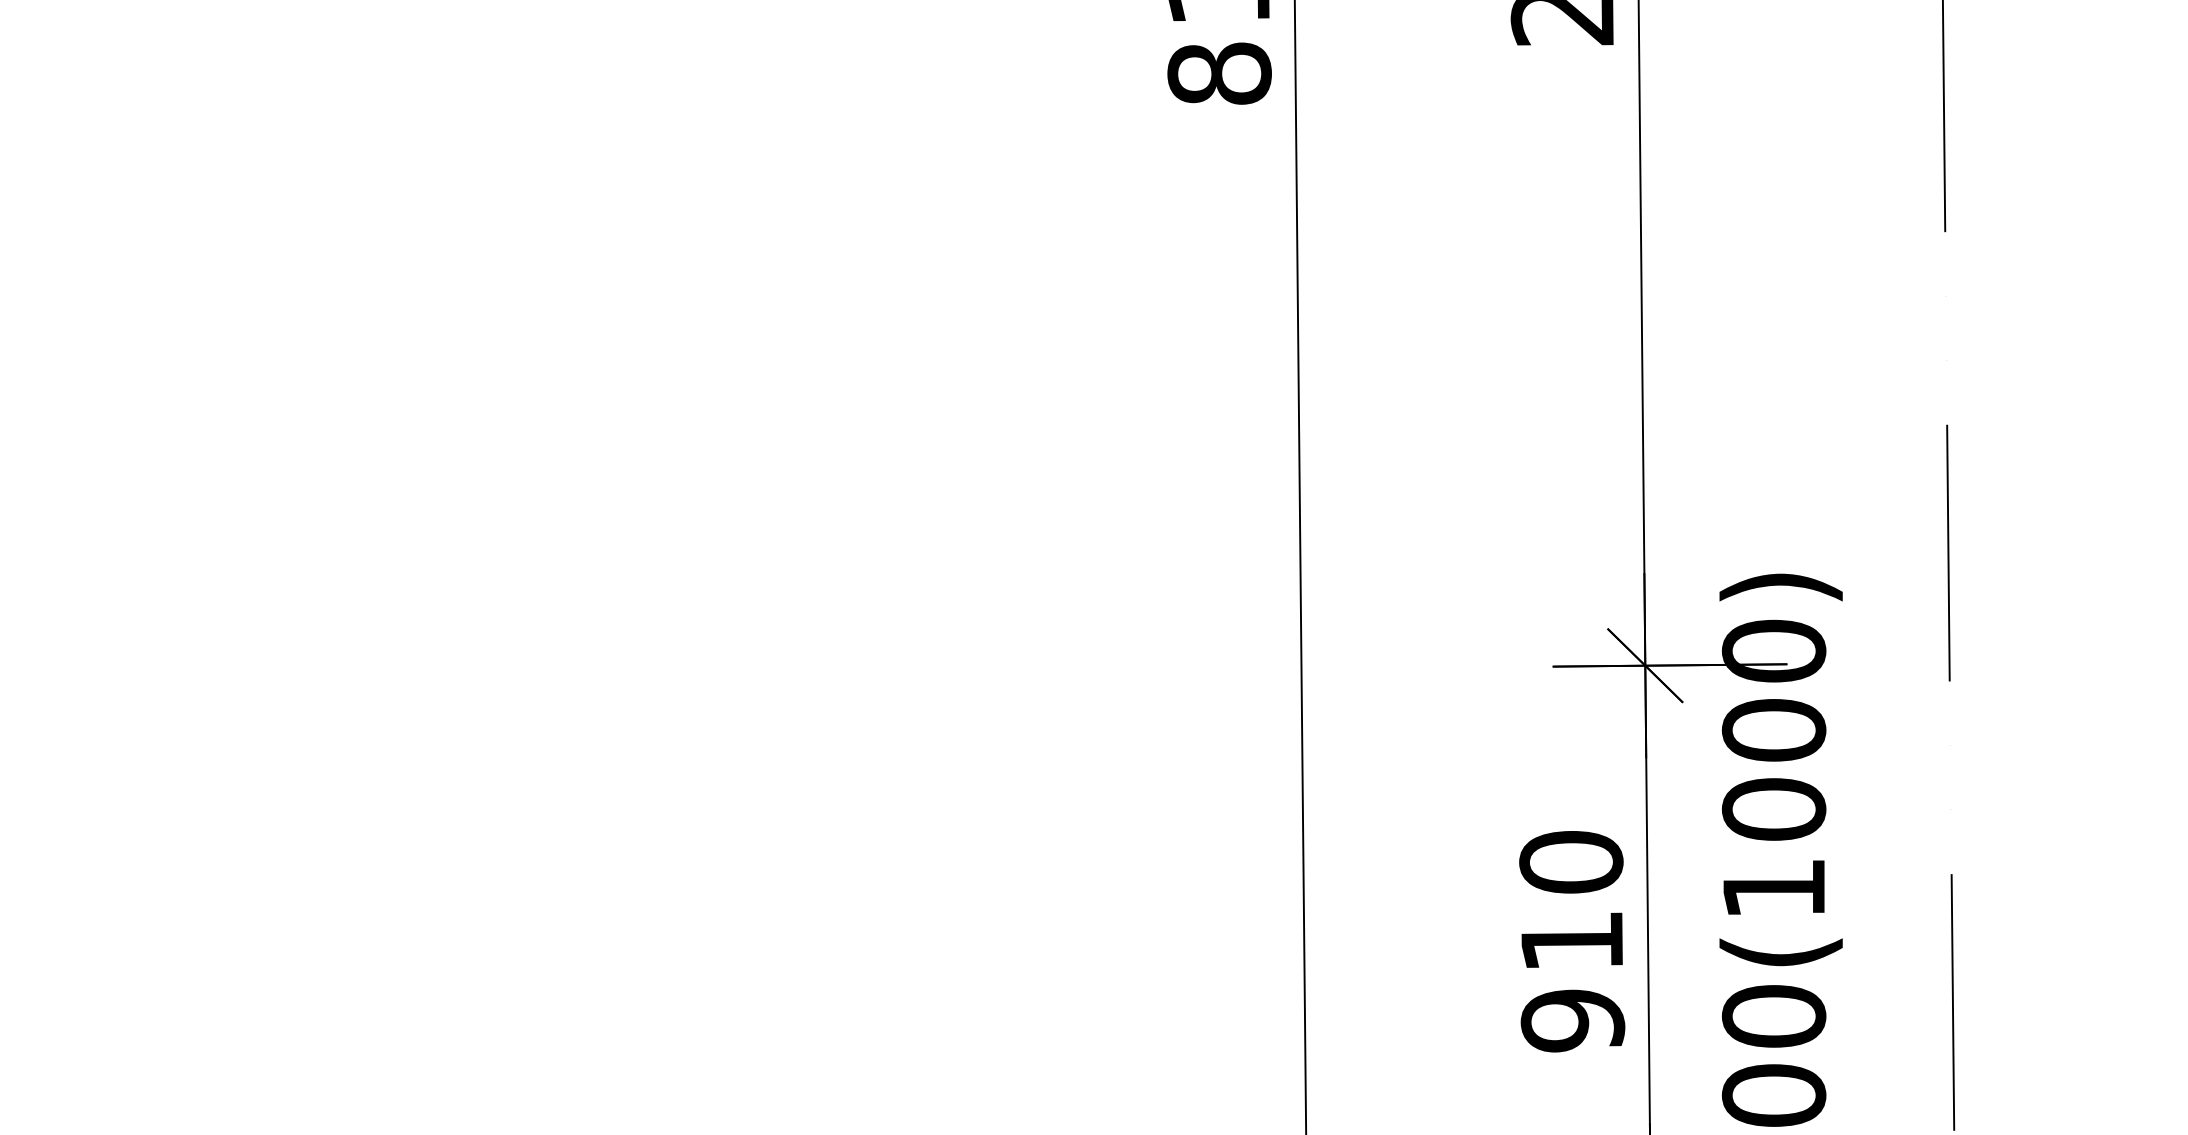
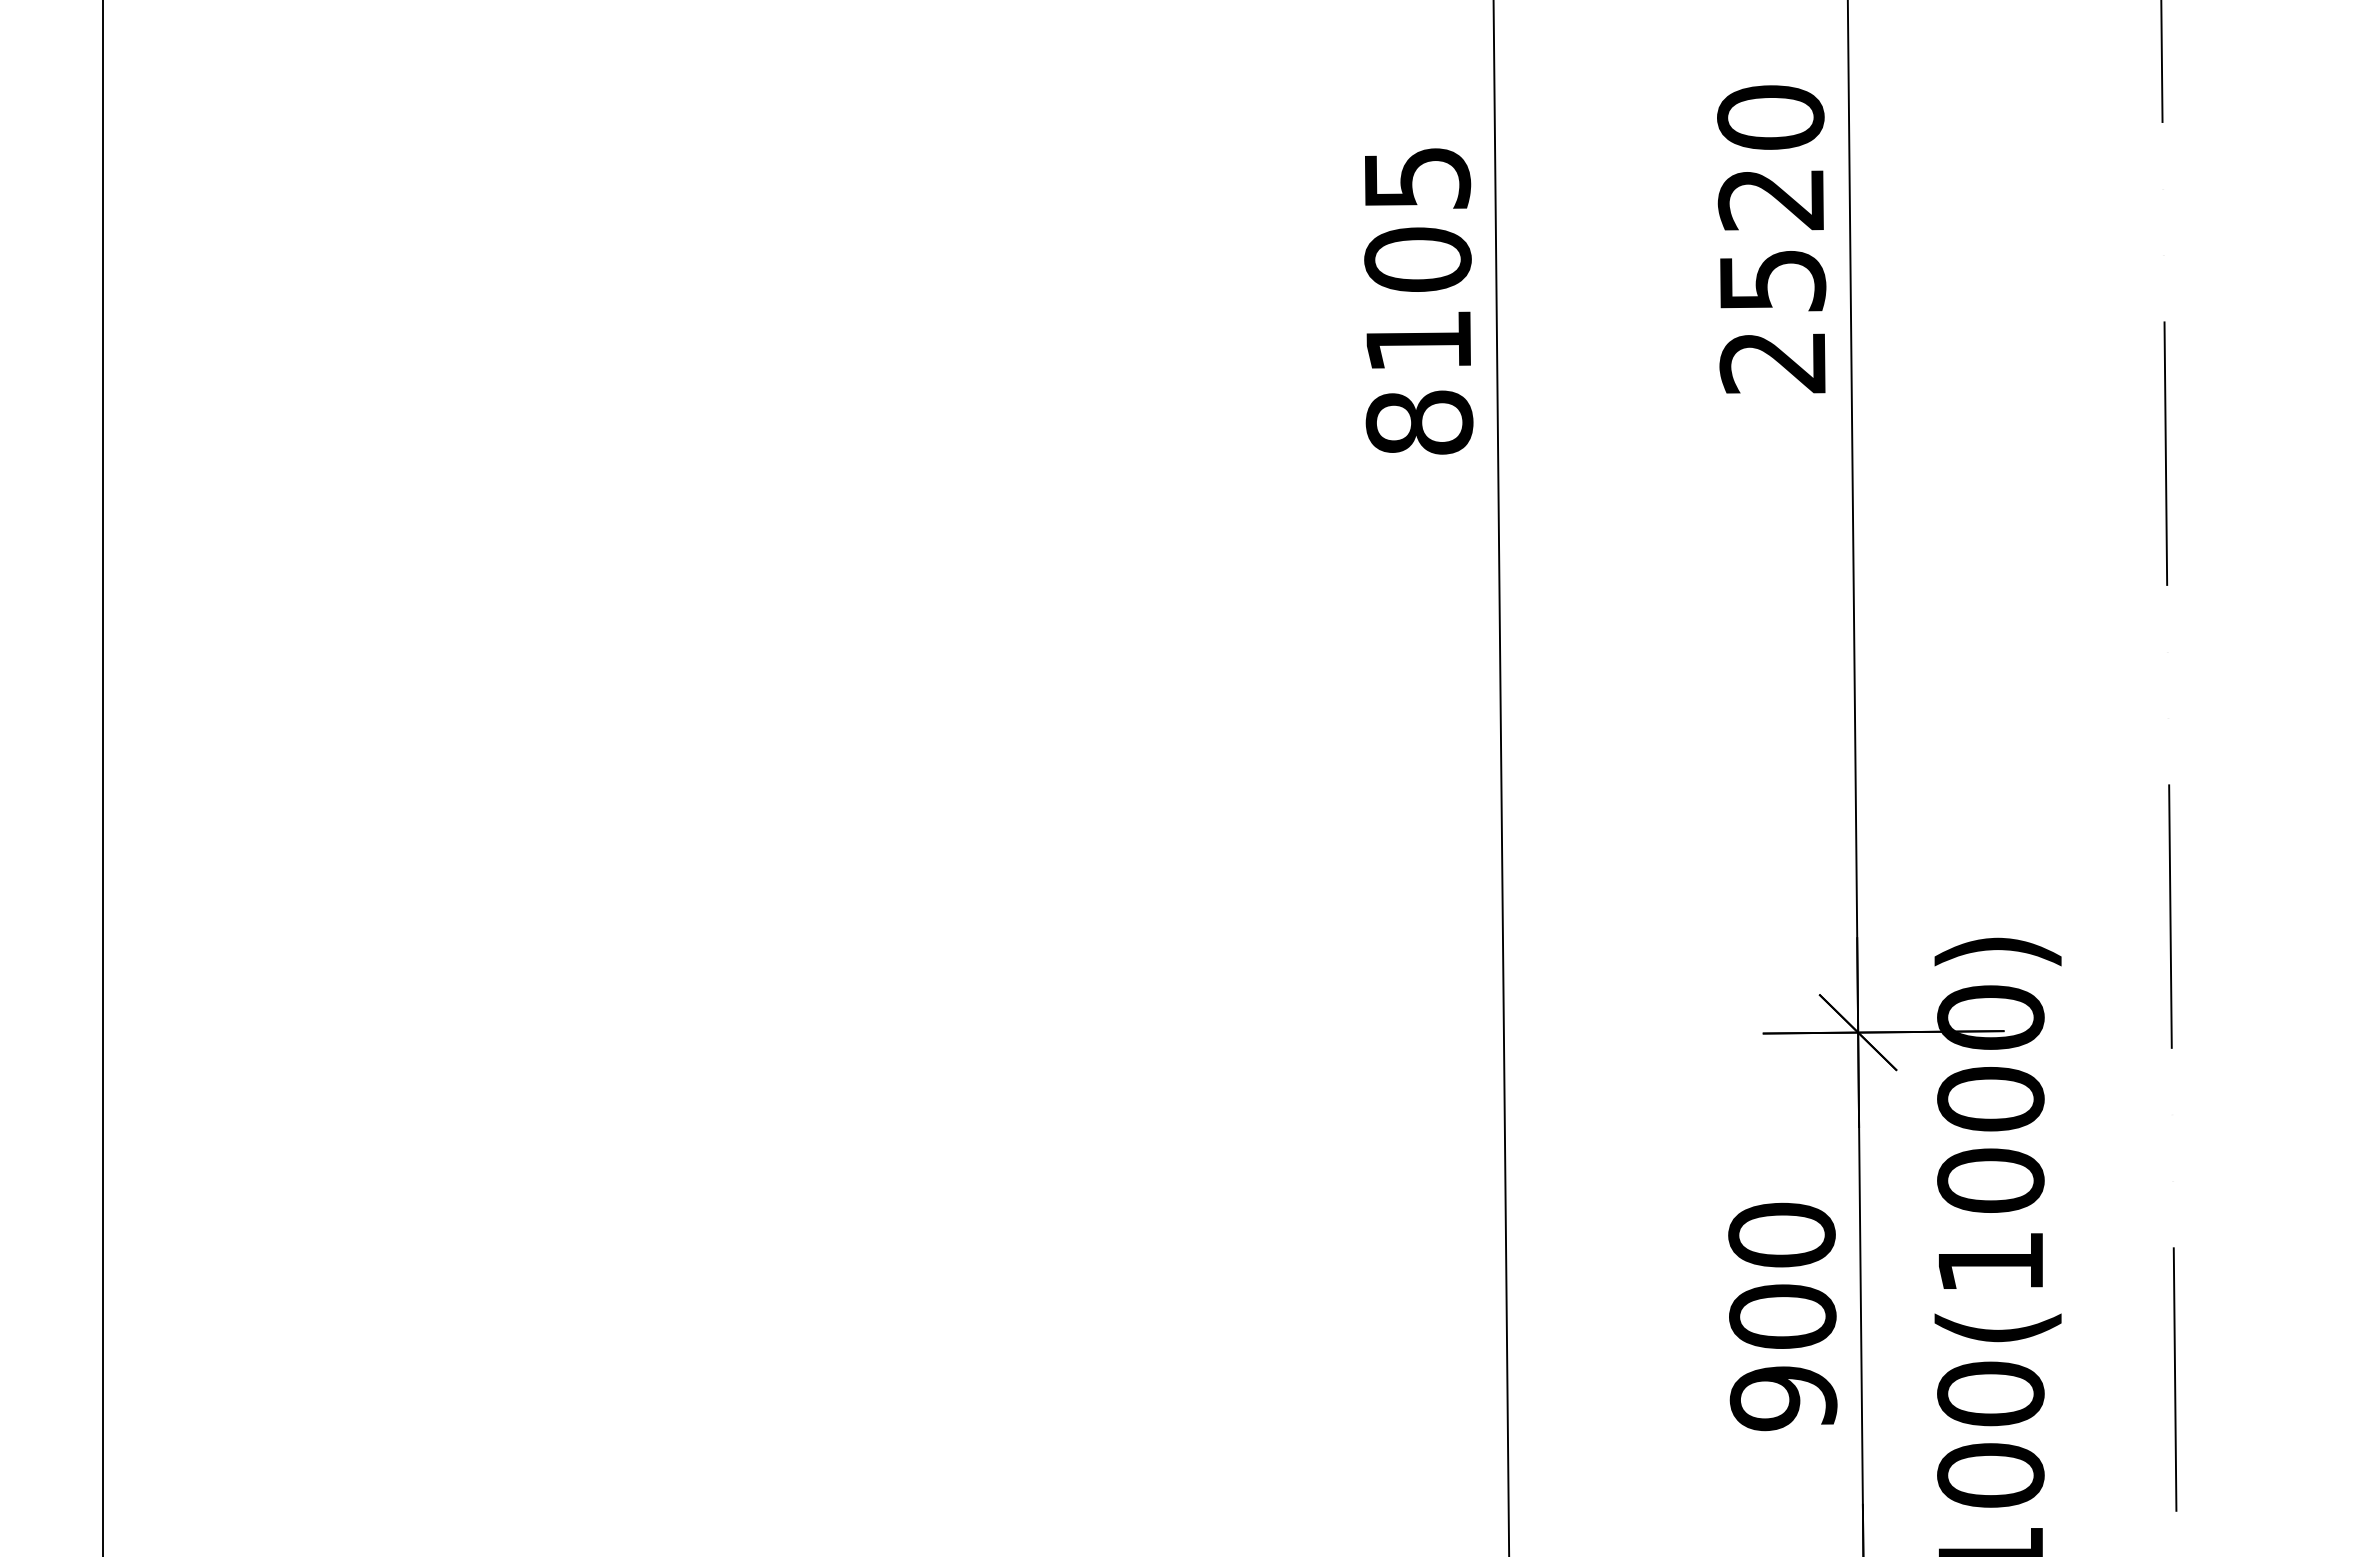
text: (1571, 941) -> (1782, 1316), 910 -> 900

